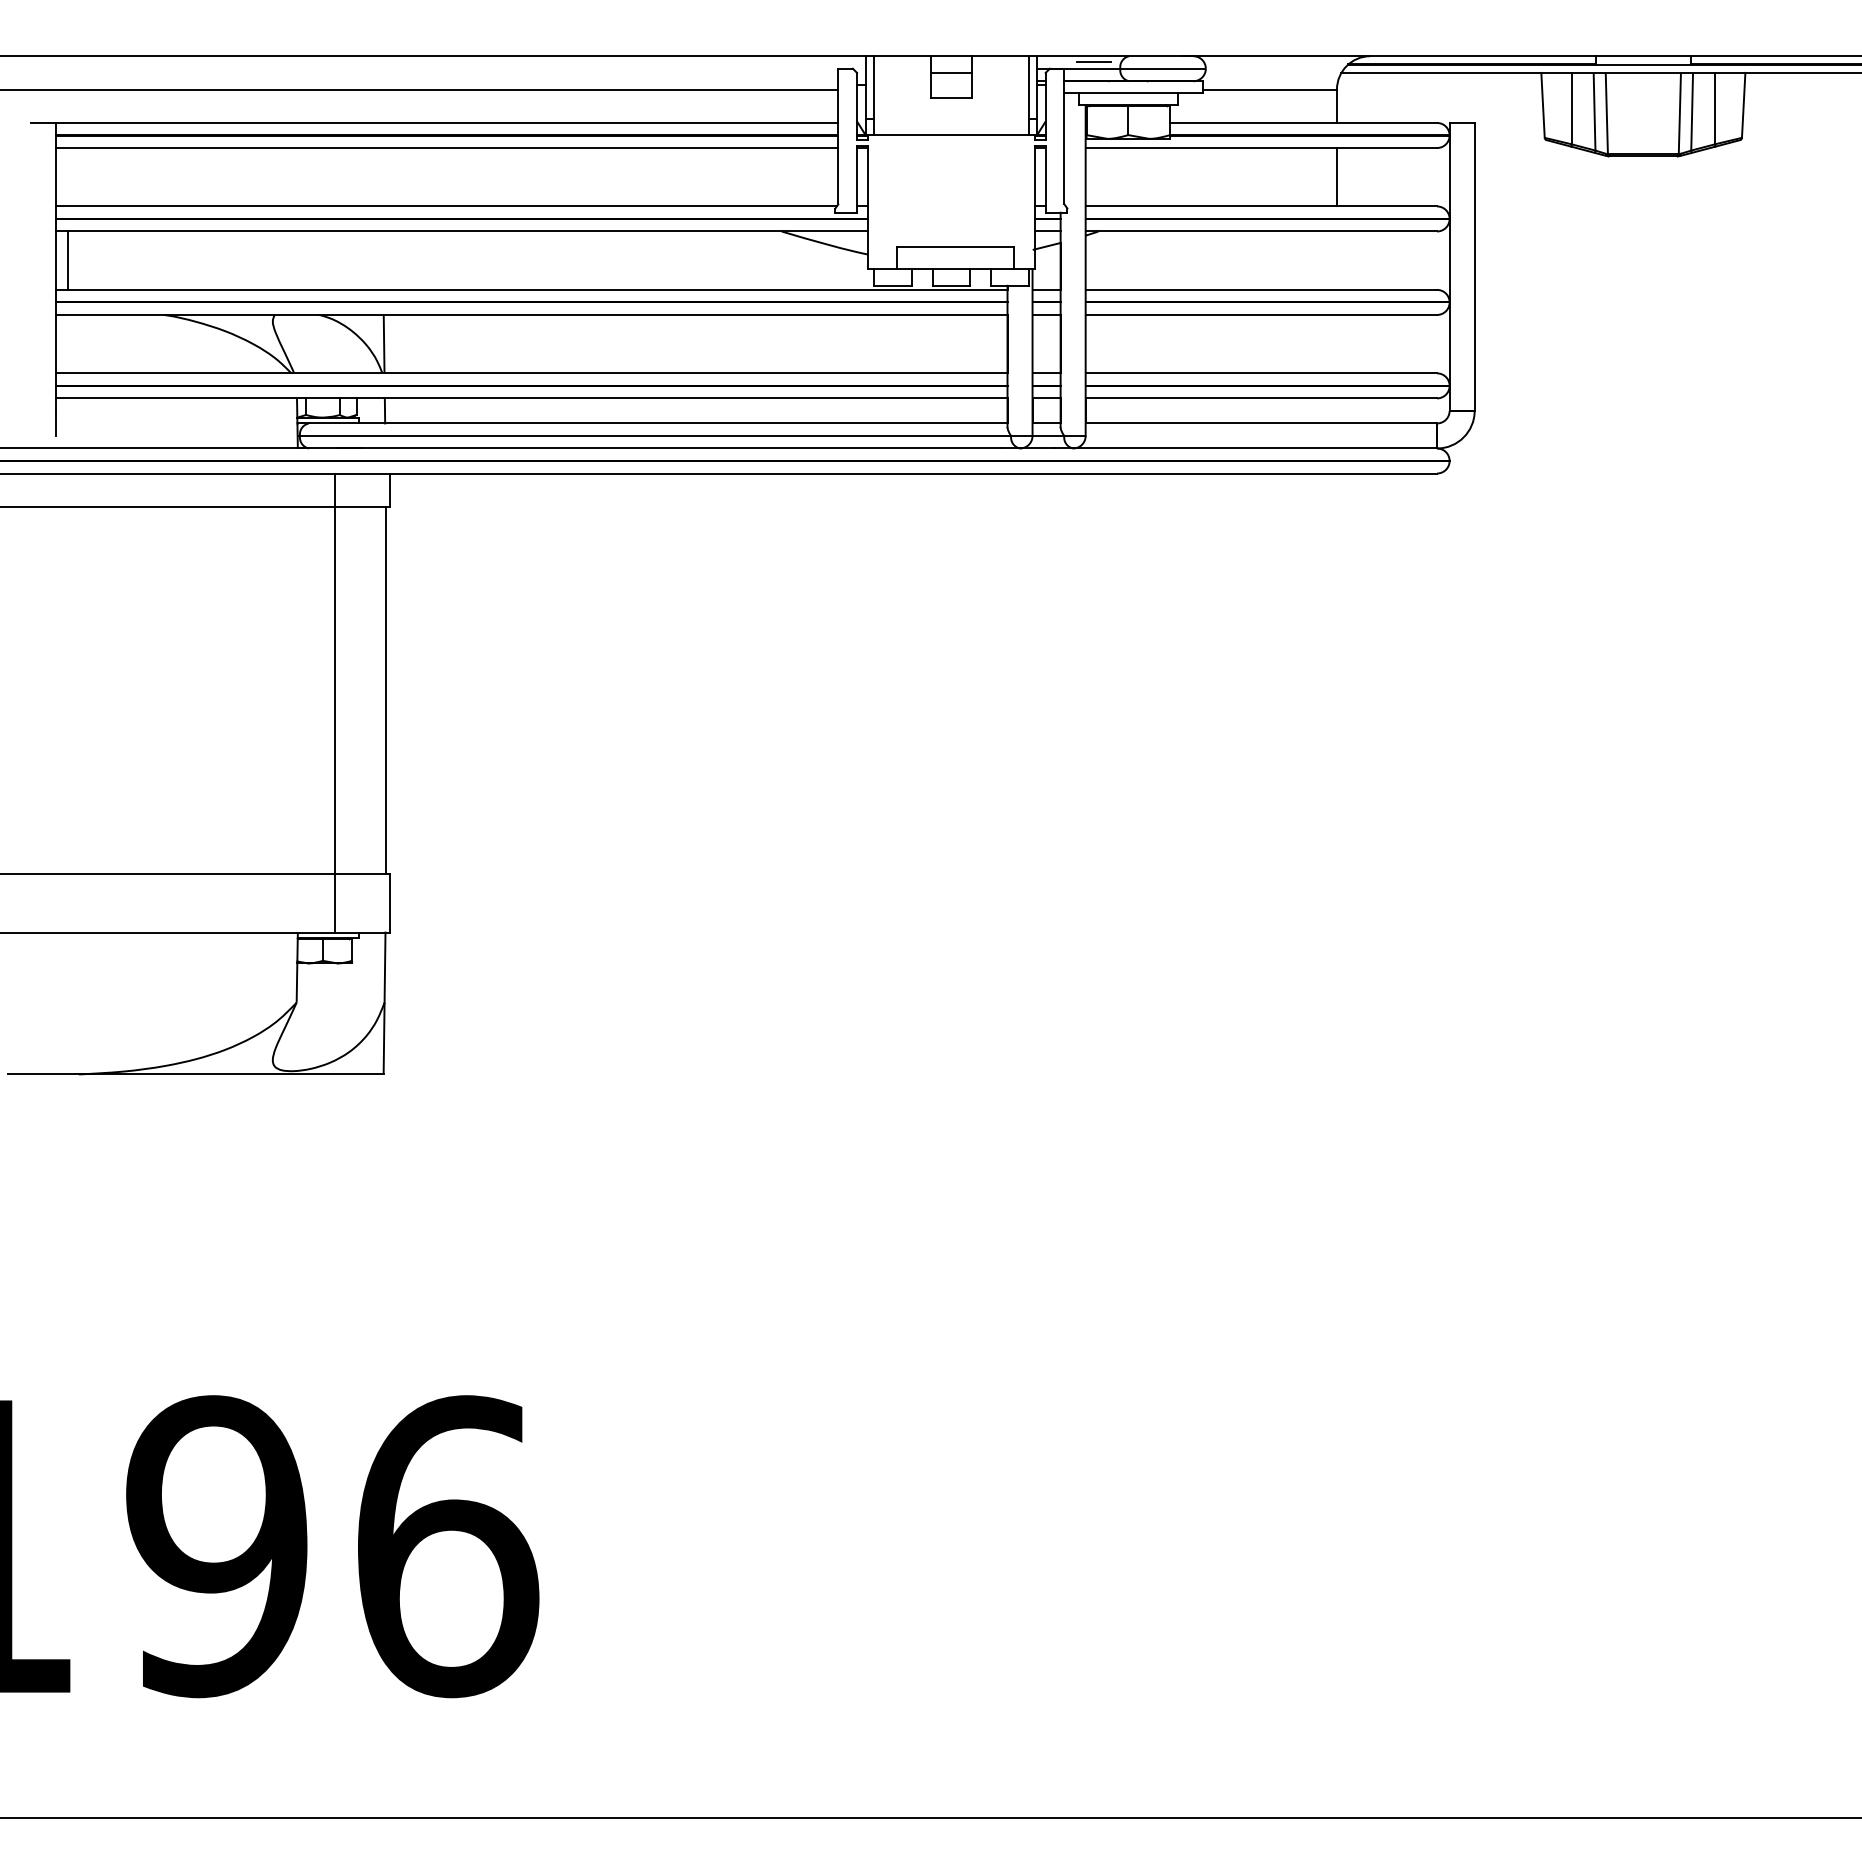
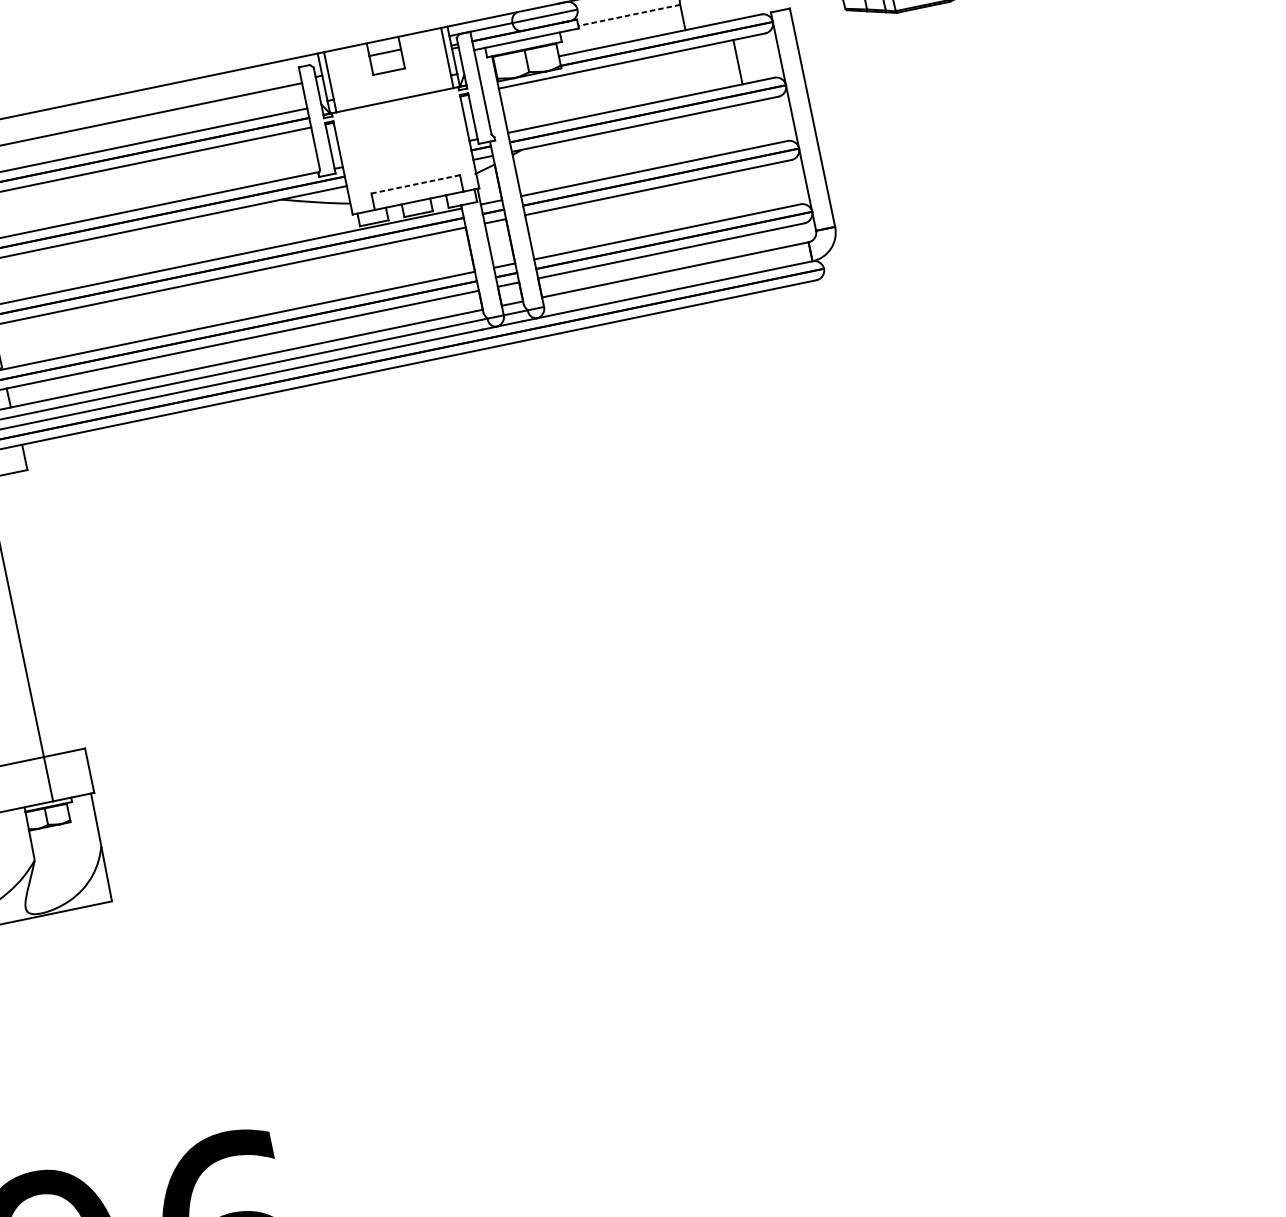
line: (1093, 62) -> (491, 22), removed
line: (1269, 89) -> (629, 15), solid -> dashed
line: (1336, 177) -> (737, 62), moved
line: (955, 247) -> (415, 184), solid -> dashed
line: (385, 690) -> (53, 609), removed

